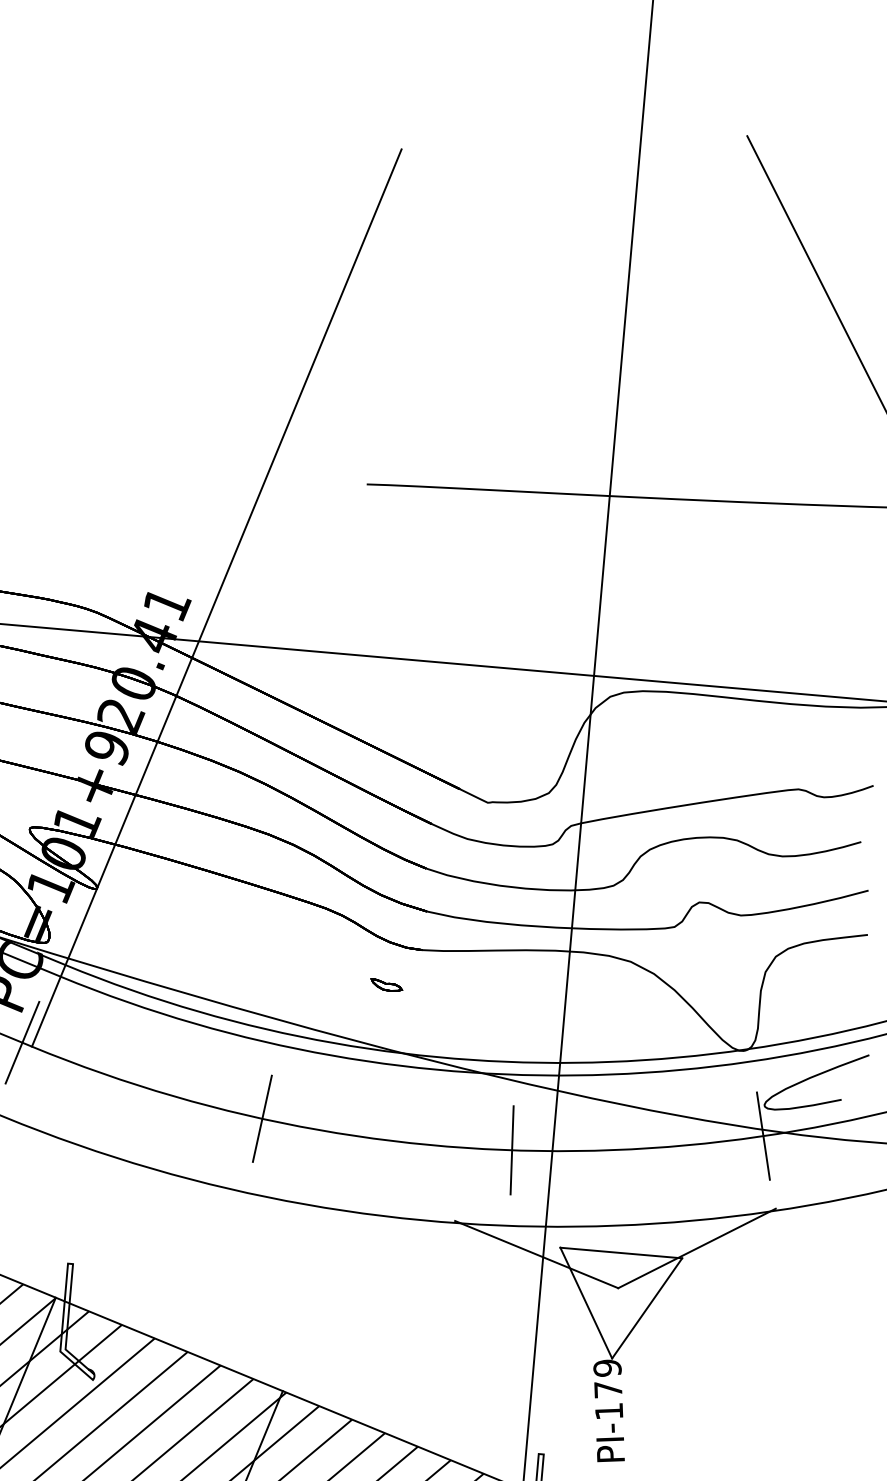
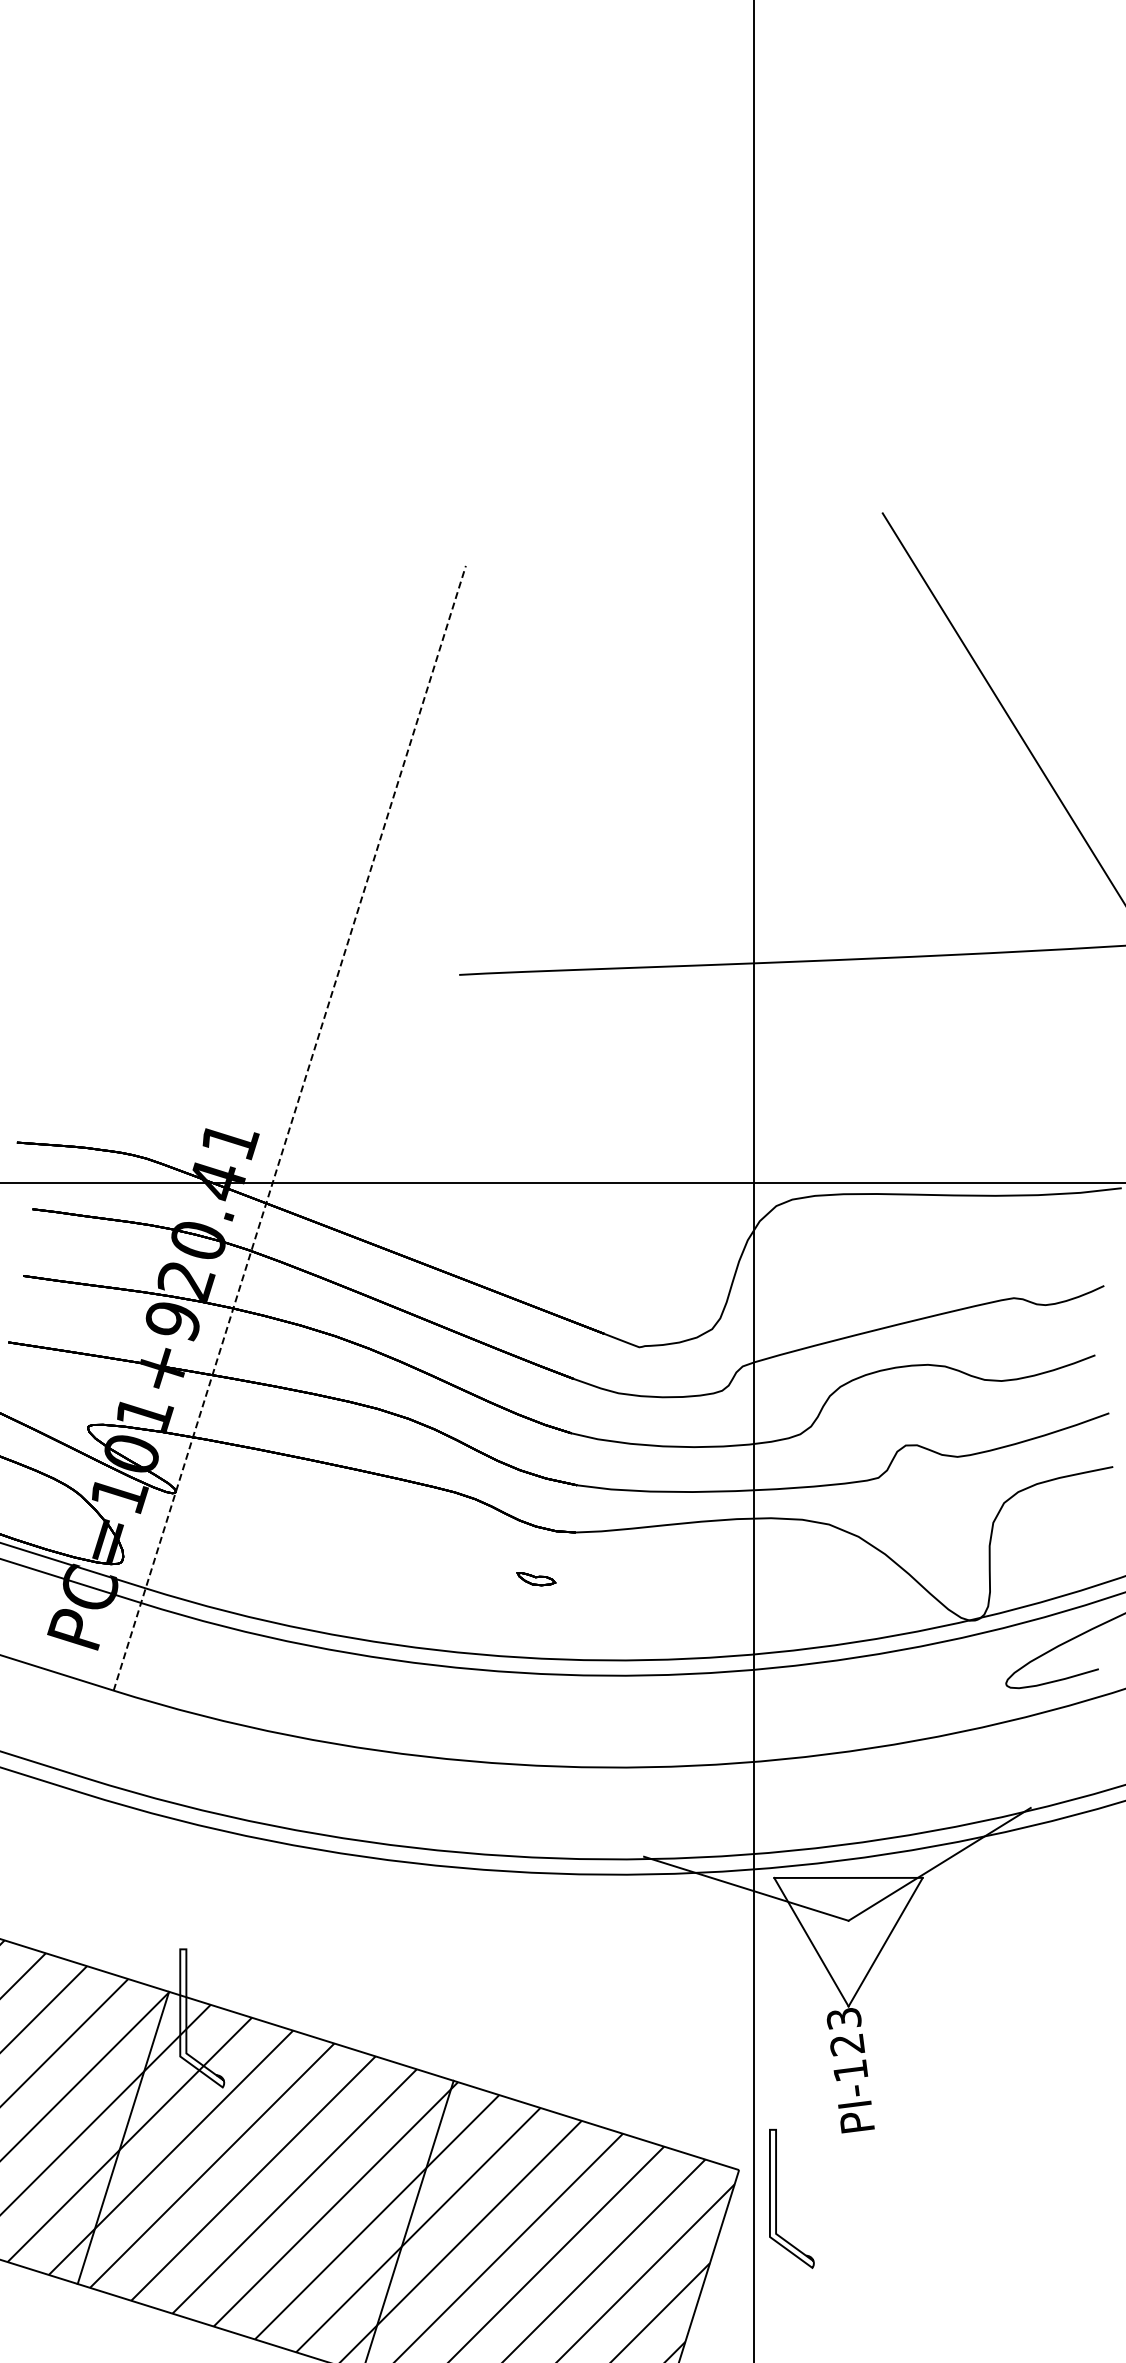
line: (216, 597) -> (289, 1127), solid -> dashed
line: (22, 1042) -> (101, 1686), removed
line: (261, 1118) -> (399, 1753), removed
line: (762, 1136) -> (1007, 1721), removed
line: (512, 1149) -> (705, 1764), removed
text: (608, 1379) -> (846, 2032), PI-179 -> PI-123

